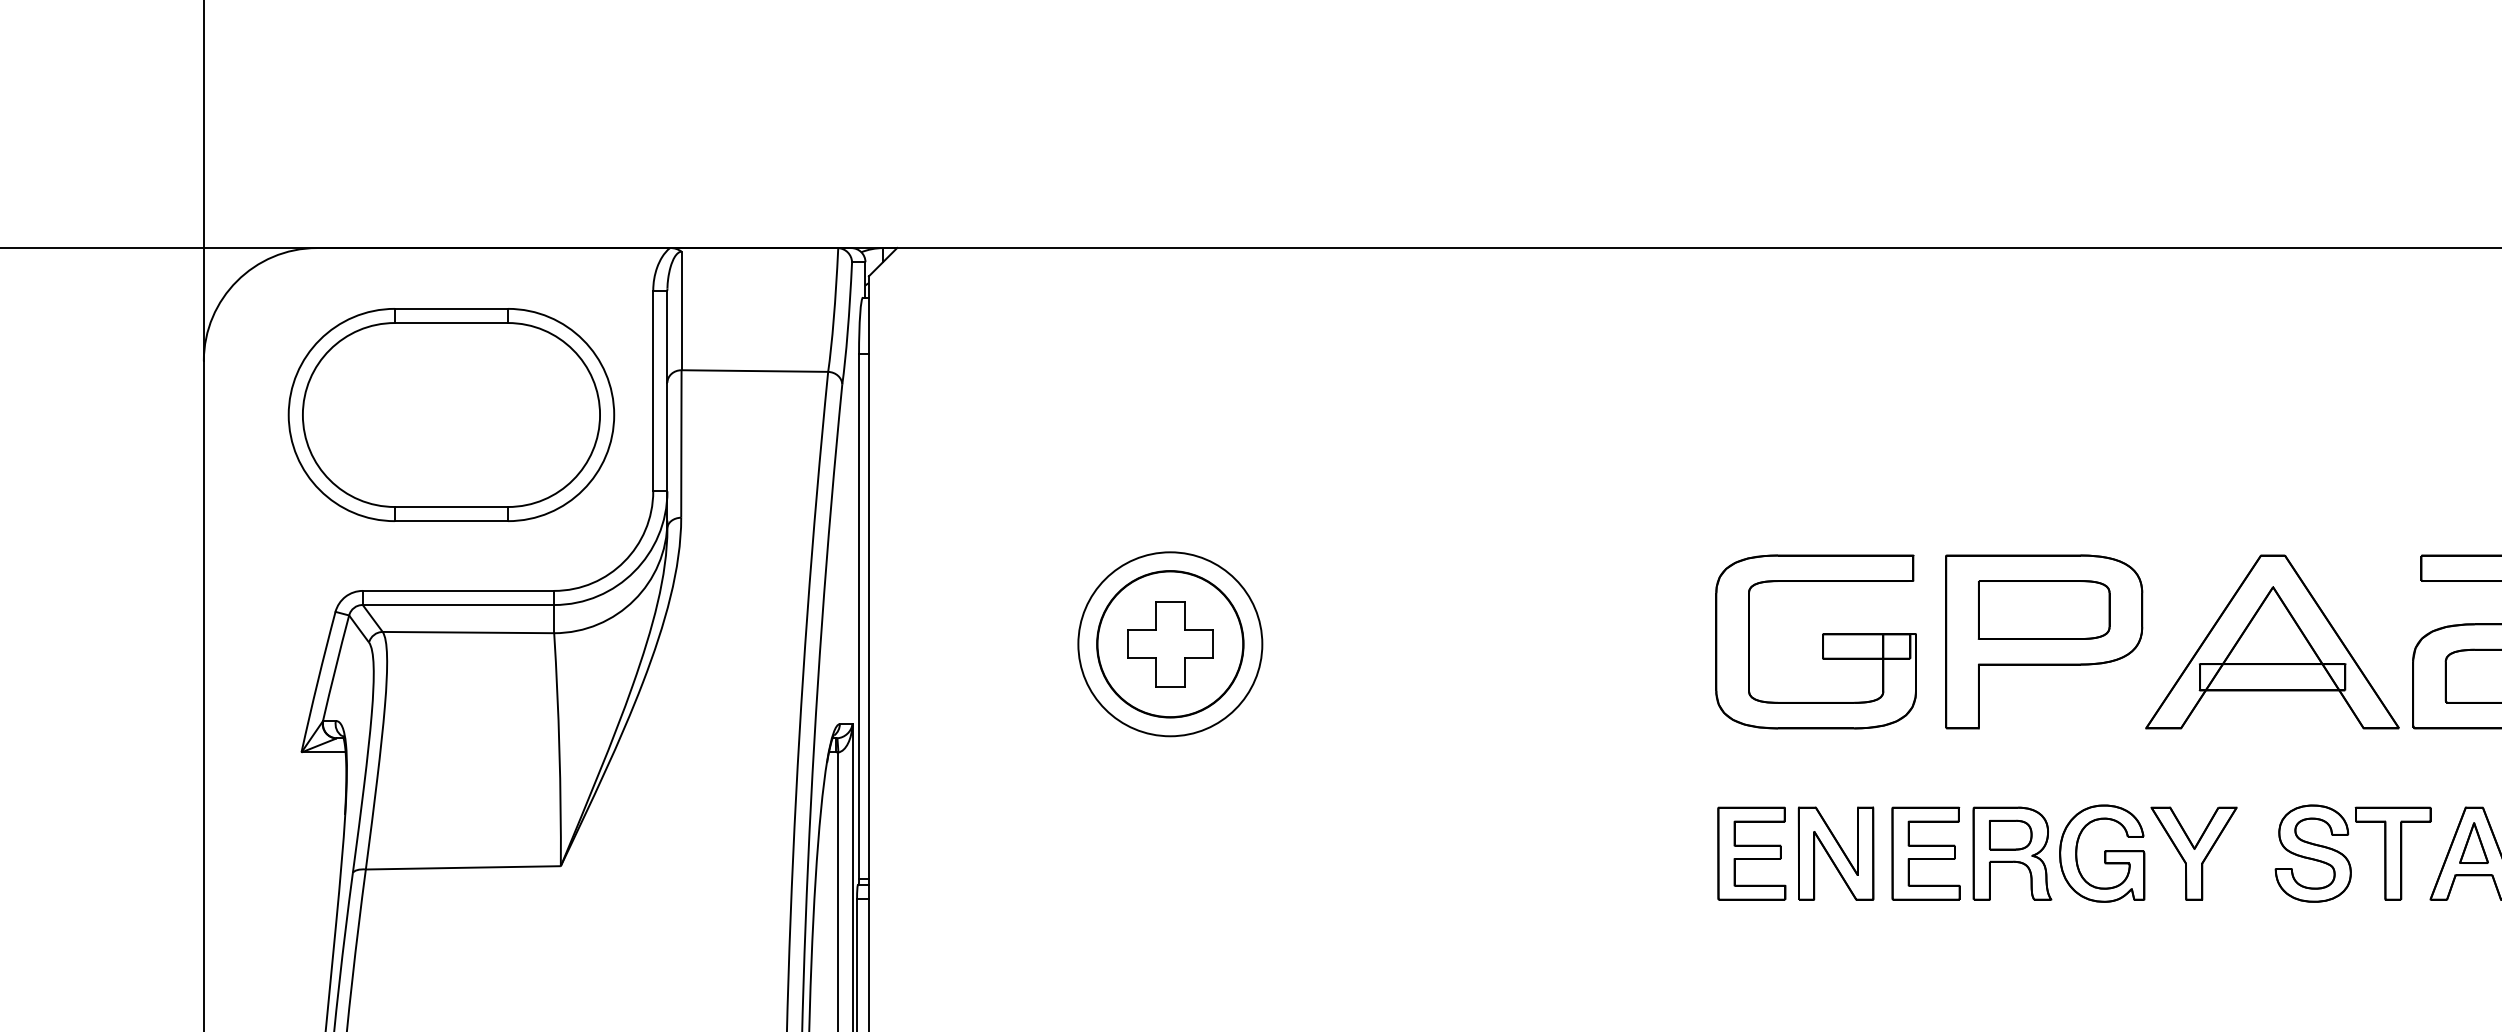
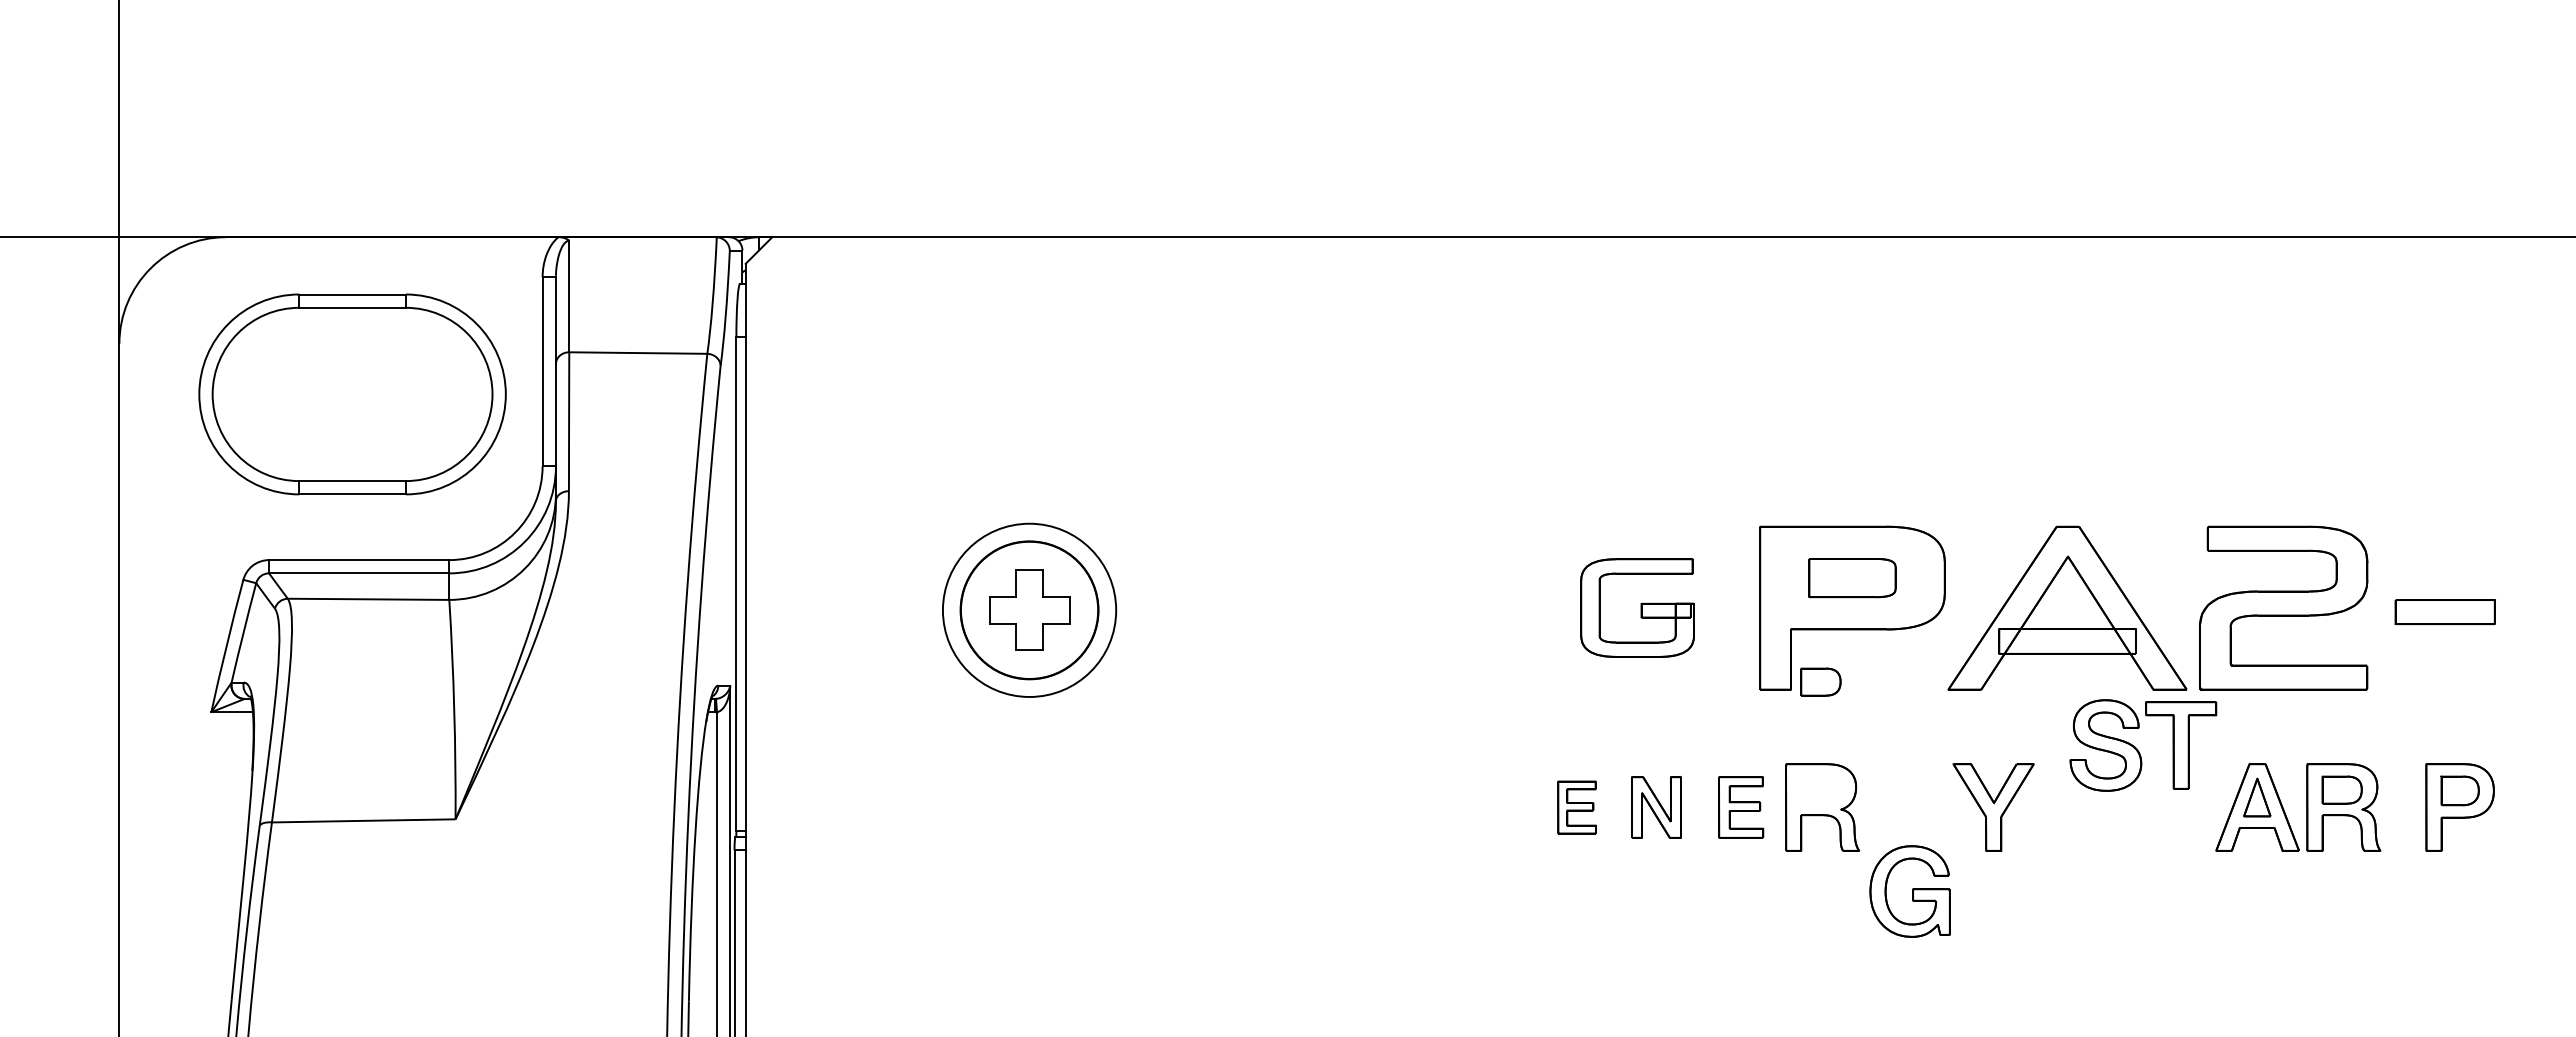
part: (2044, 609) -> (1852, 577), size x0.7
part: (1815, 641) -> (1637, 607), size x0.6
part: (2010, 834) -> (1820, 681), moved
part: (1751, 853) -> (1576, 807), size x0.6
part: (1836, 853) -> (1656, 807), size x0.7
part: (1925, 853) -> (1740, 807), size x0.7
part: (2101, 853) -> (1909, 891), moved
part: (2346, 856) -> (2137, 748), moved

